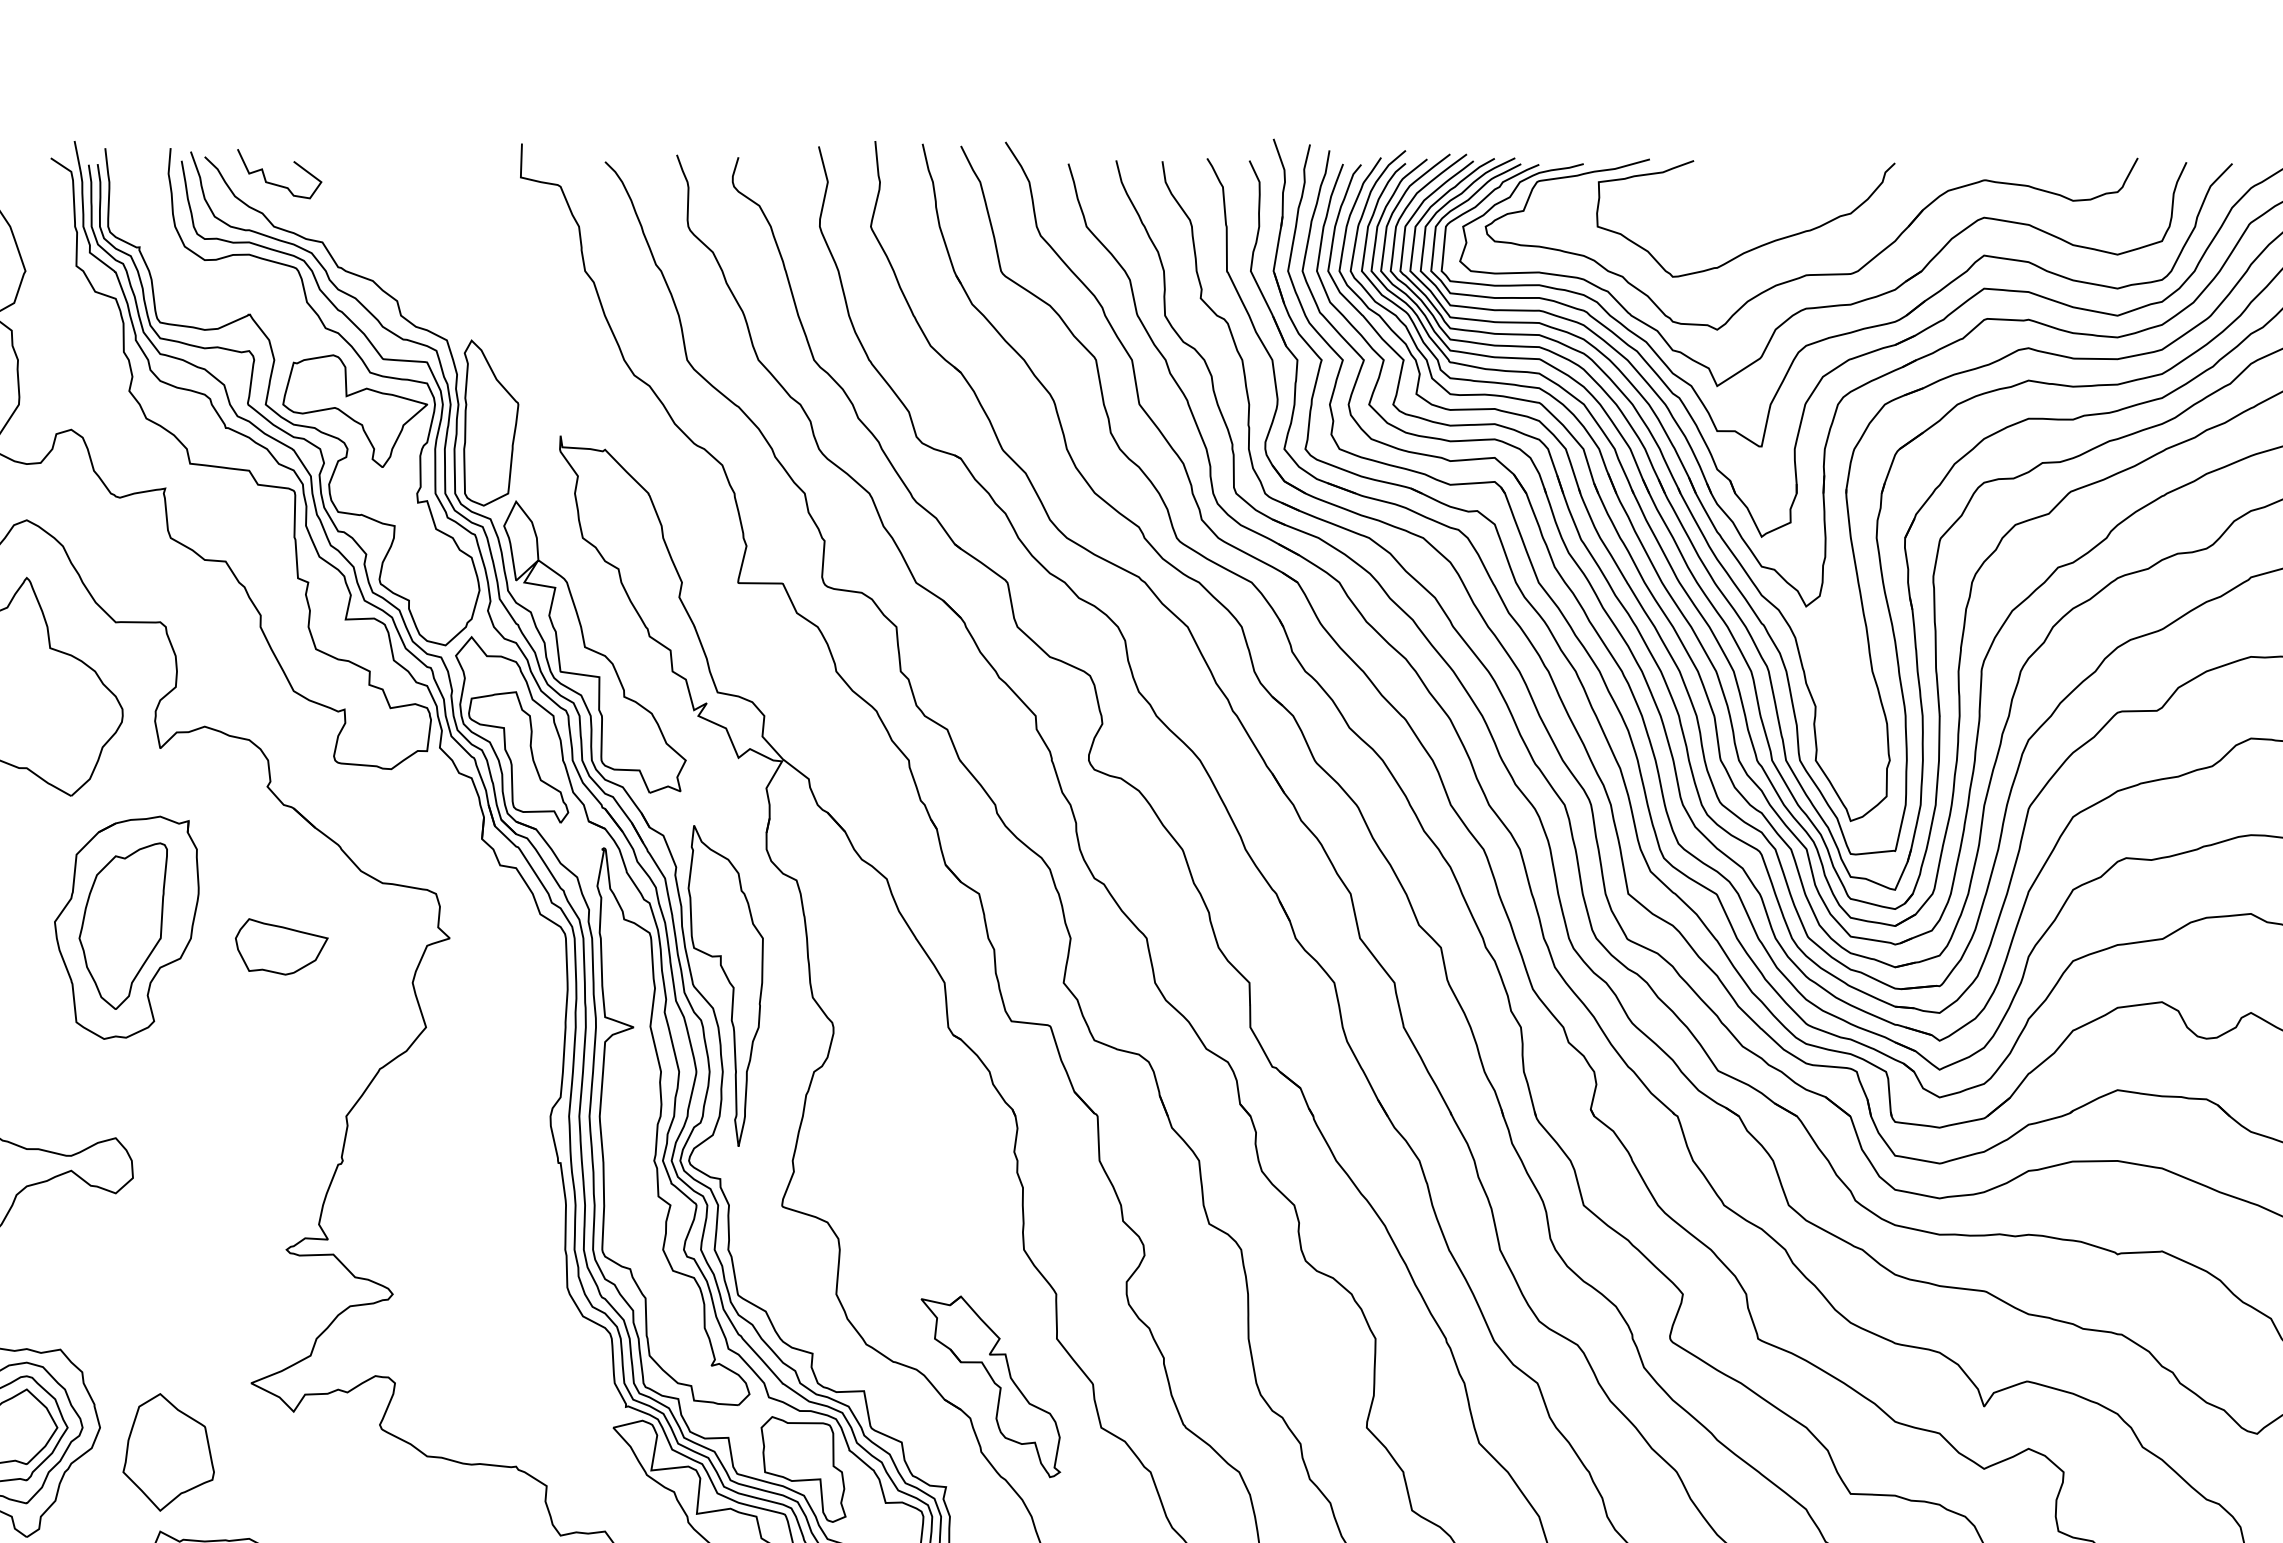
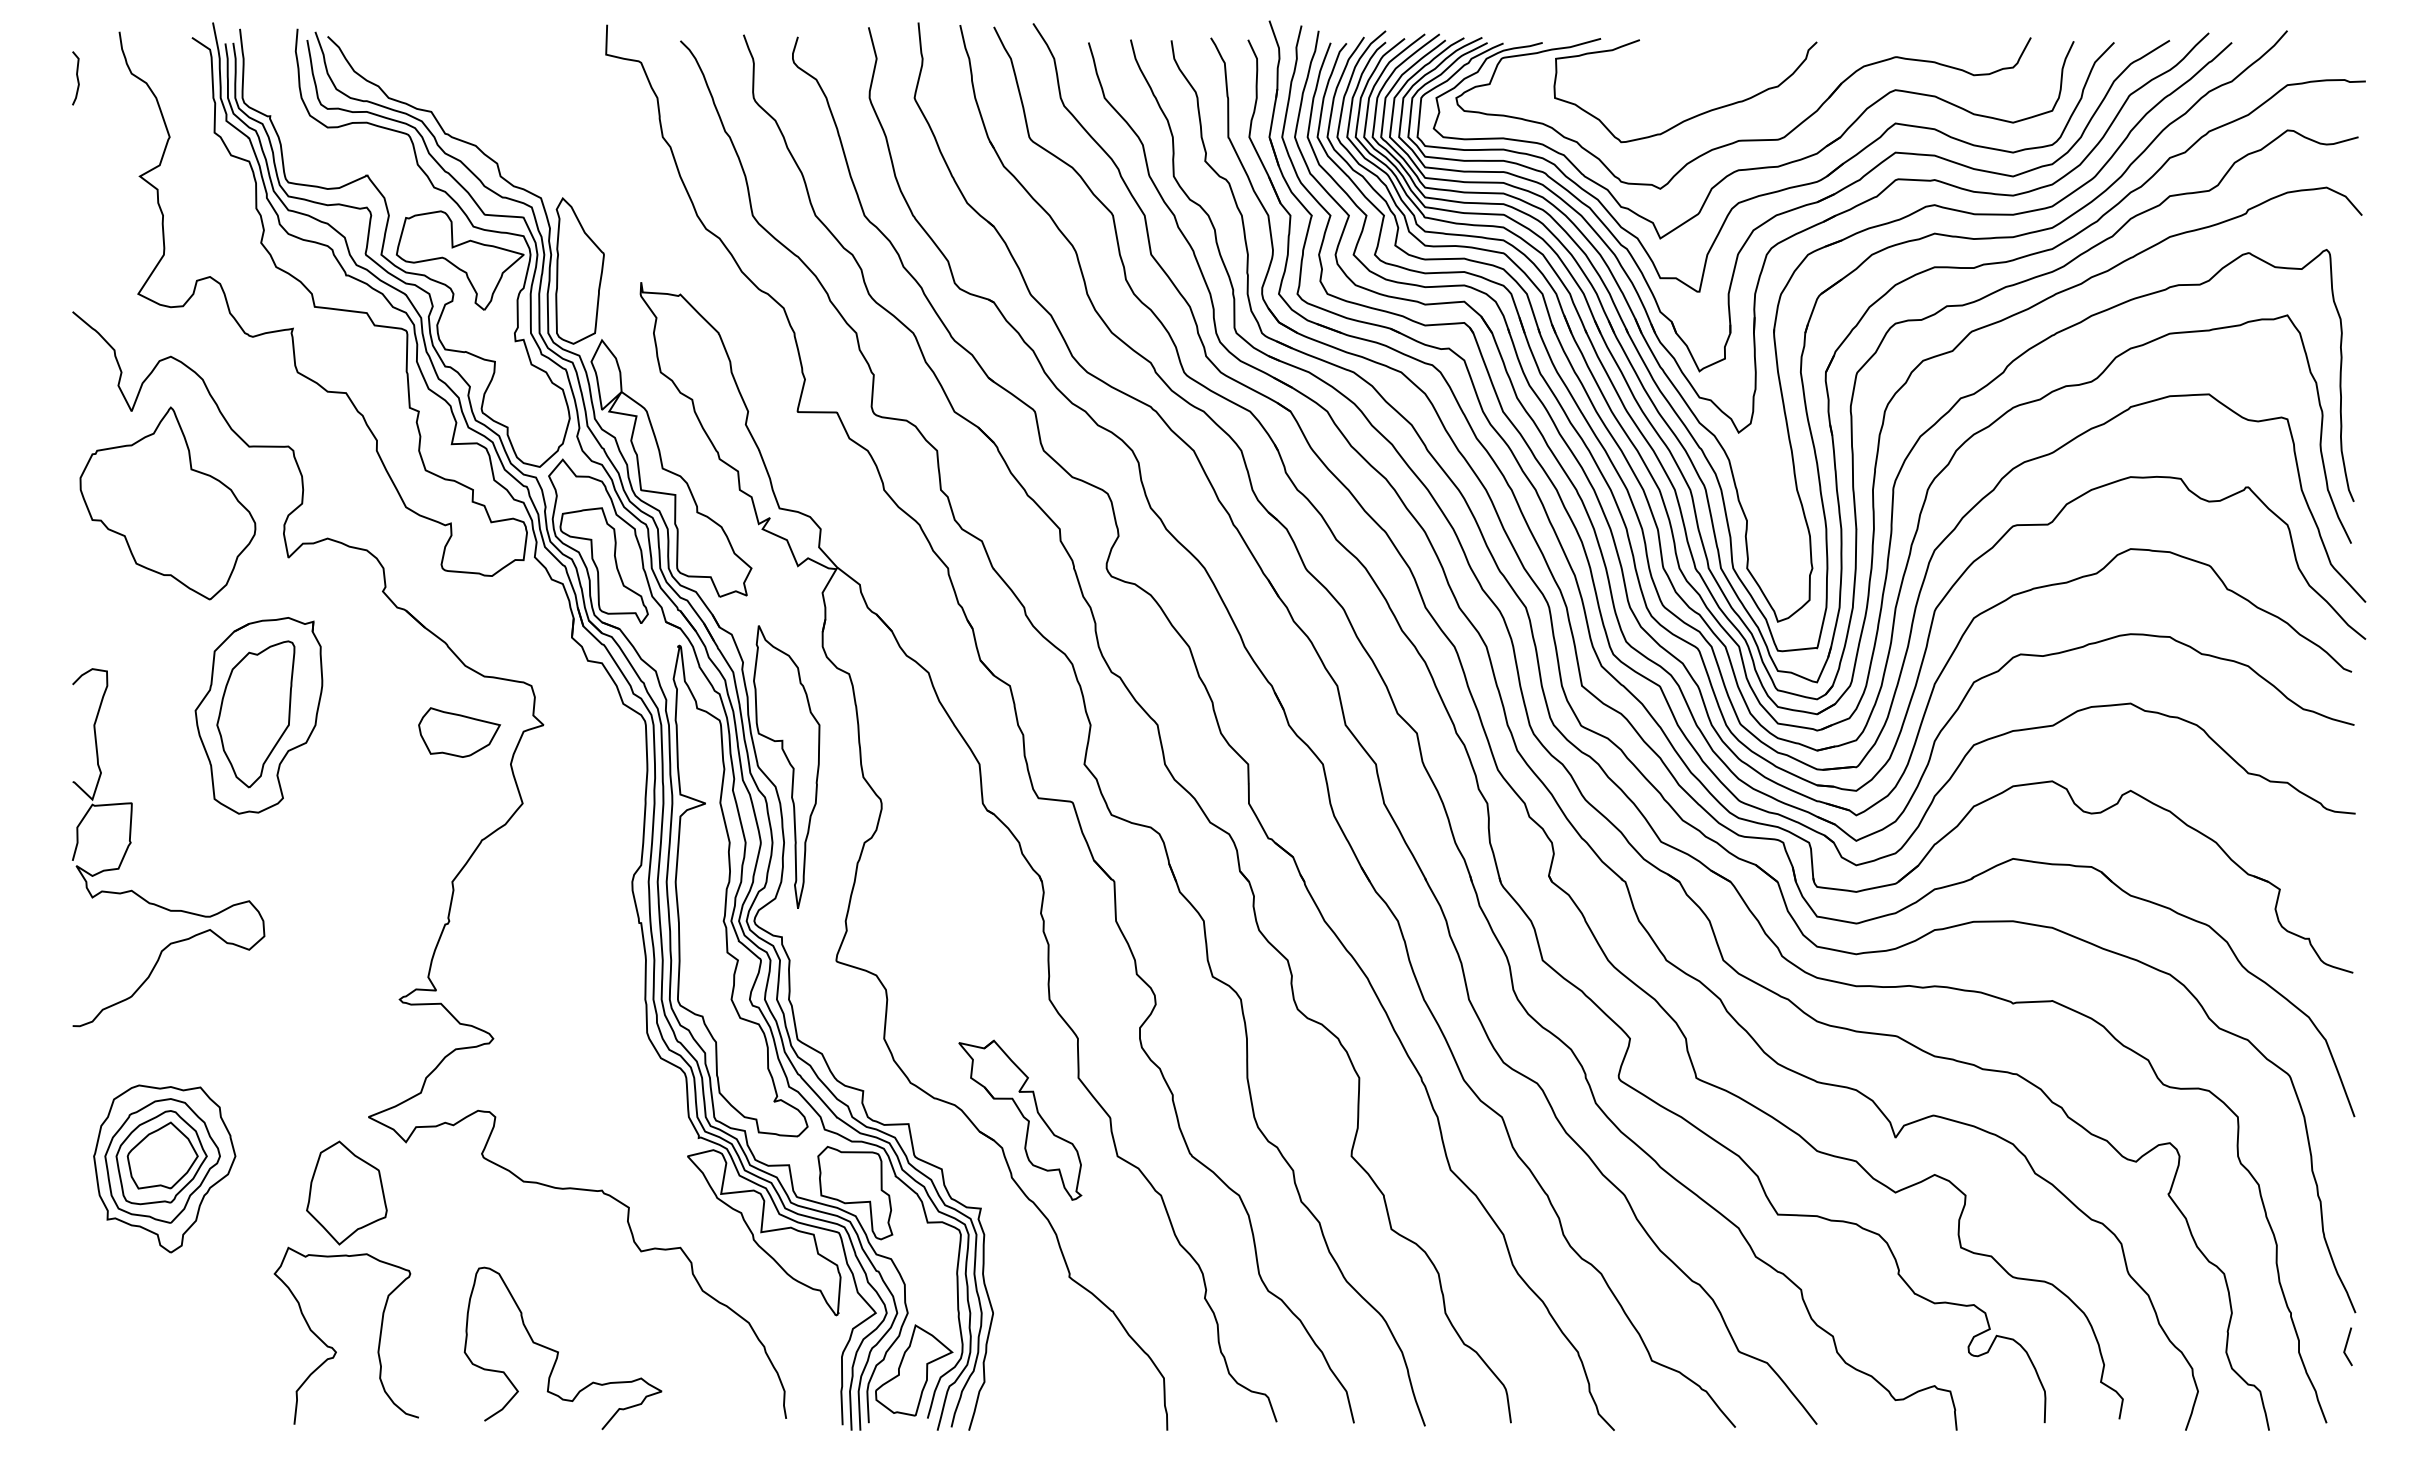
curve: (278, 184) -> (392, 60), removed
part: (281, 946) -> (459, 732), moved
part: (168, 1451) -> (346, 1192), moved

